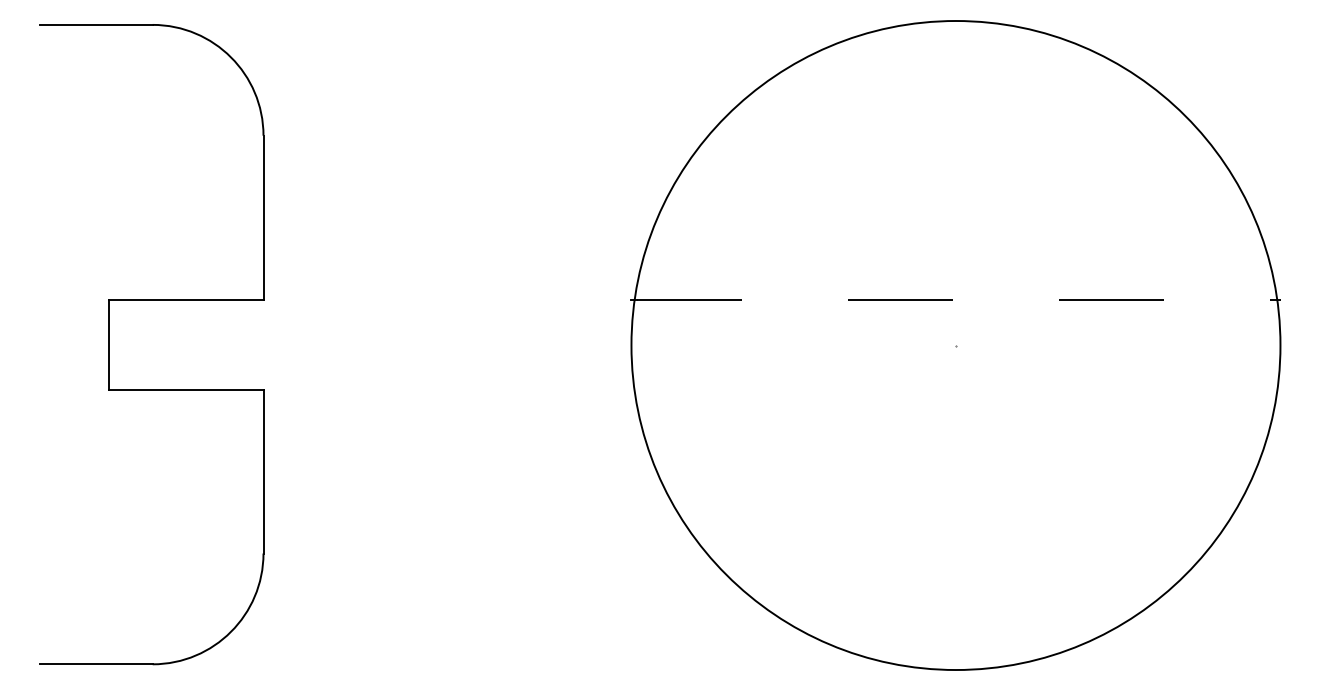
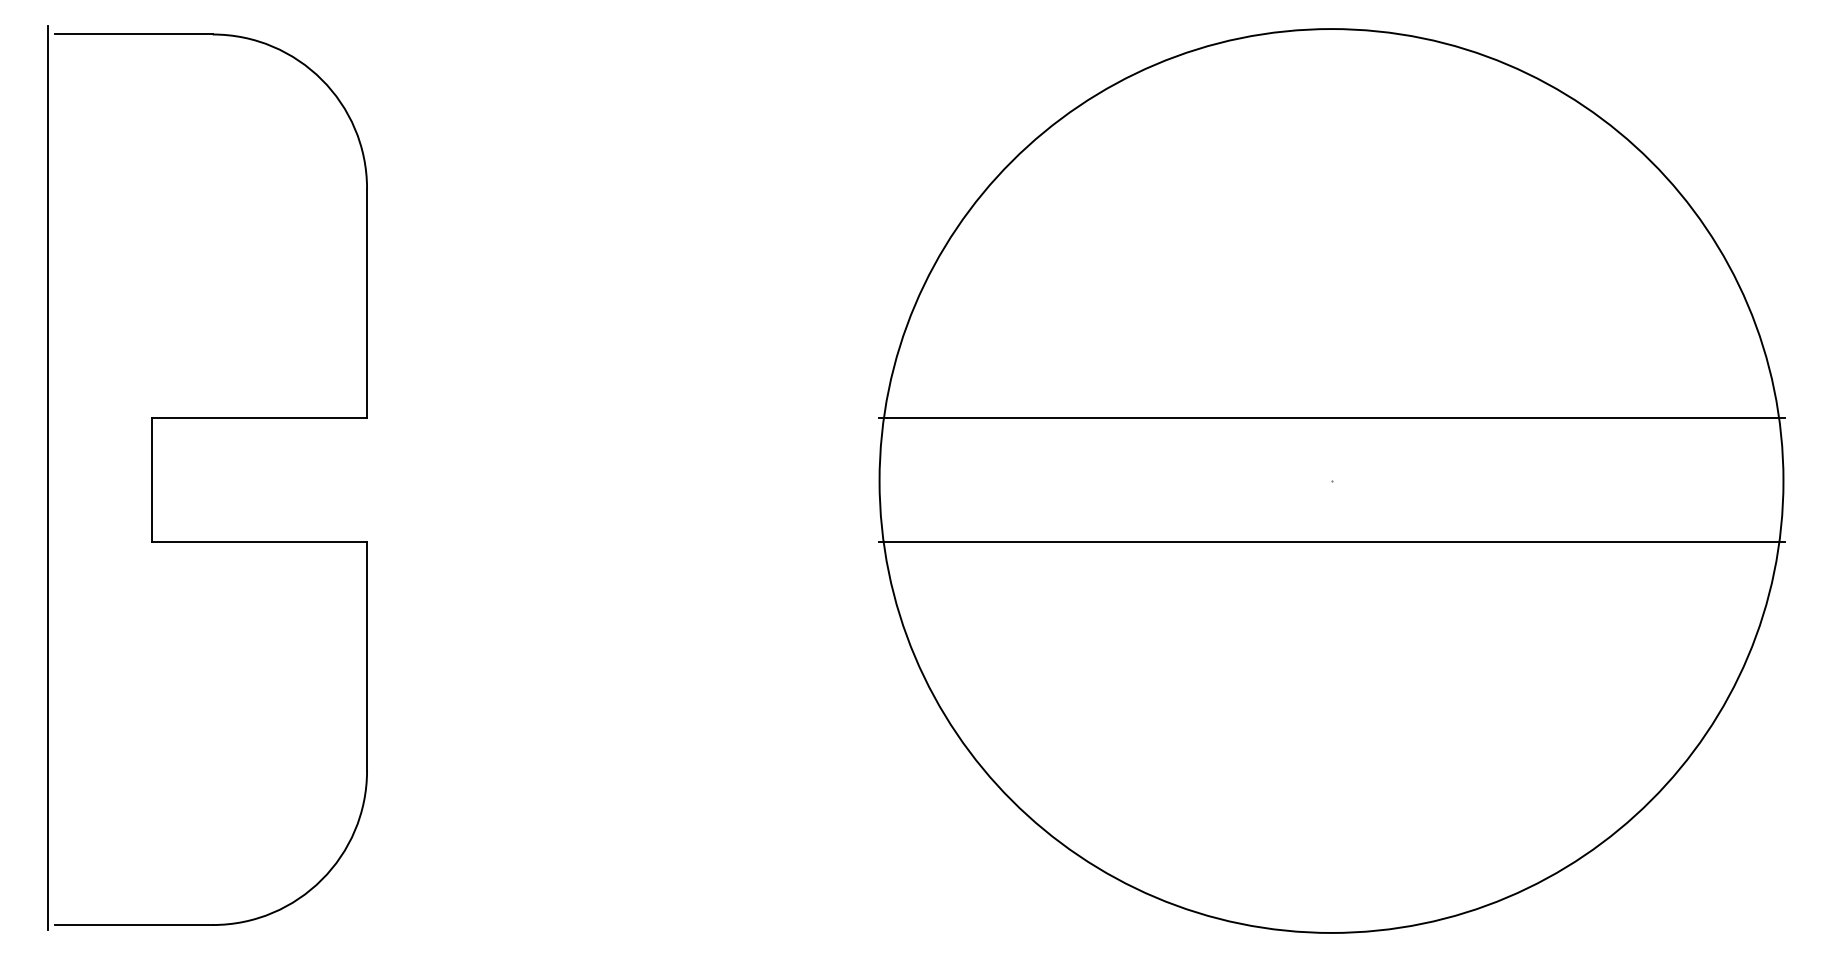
line: (959, 299) -> (1336, 417), dashed -> solid
line: (34, 342) -> (47, 477), added
line: (955, 389) -> (1331, 542), added

